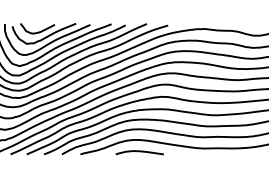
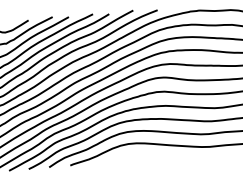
curve: (139, 152) -> (137, 157), removed

